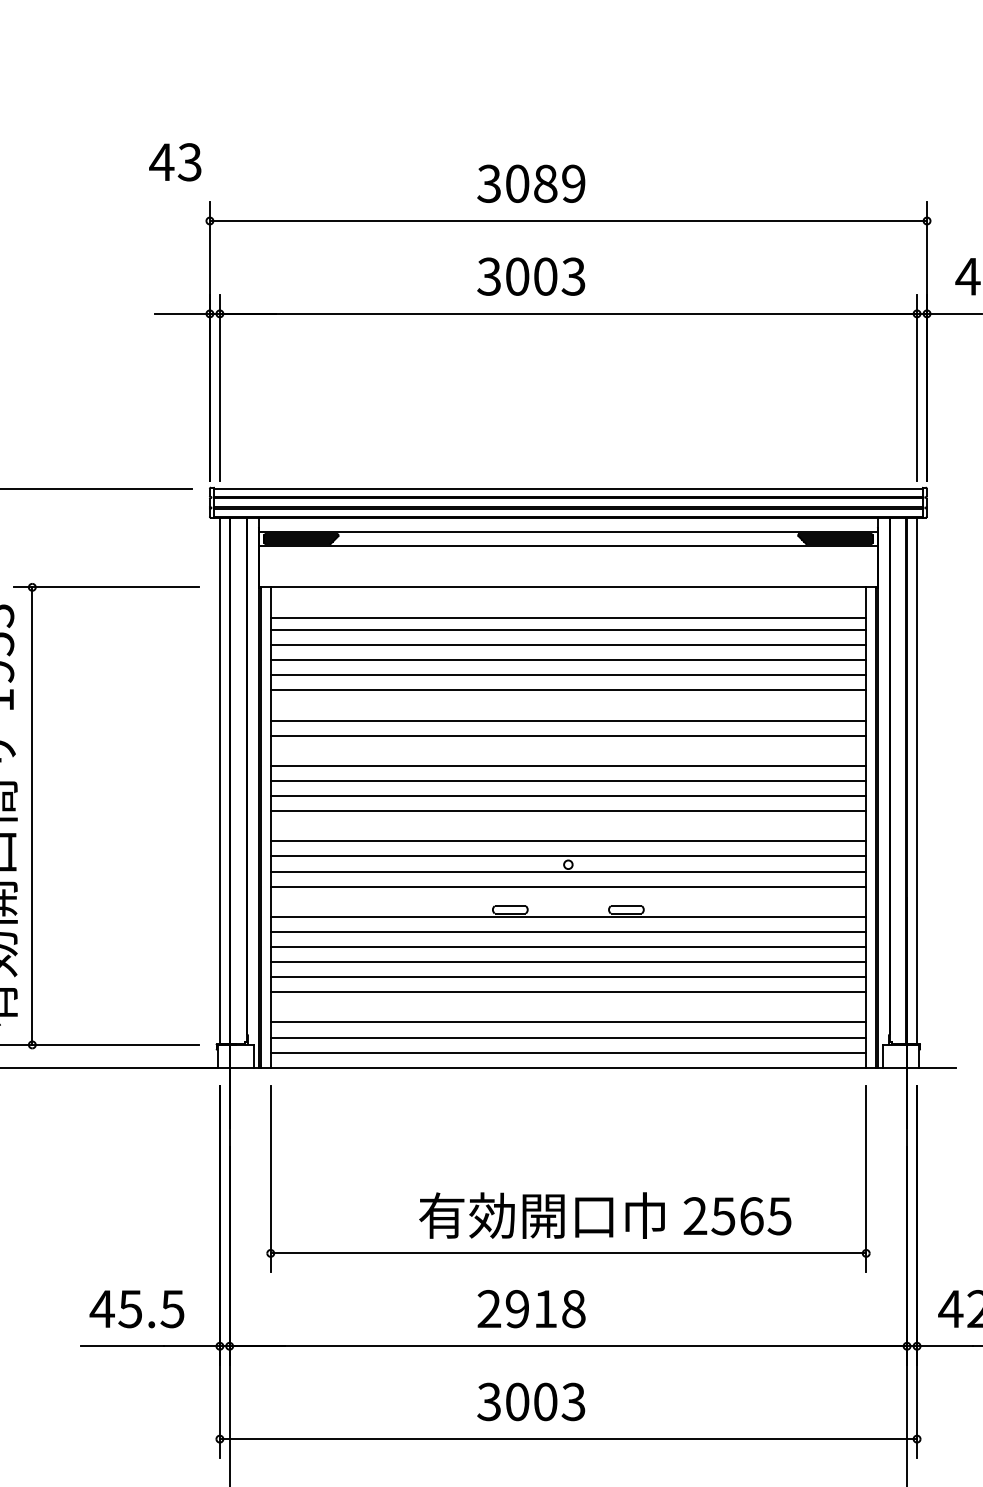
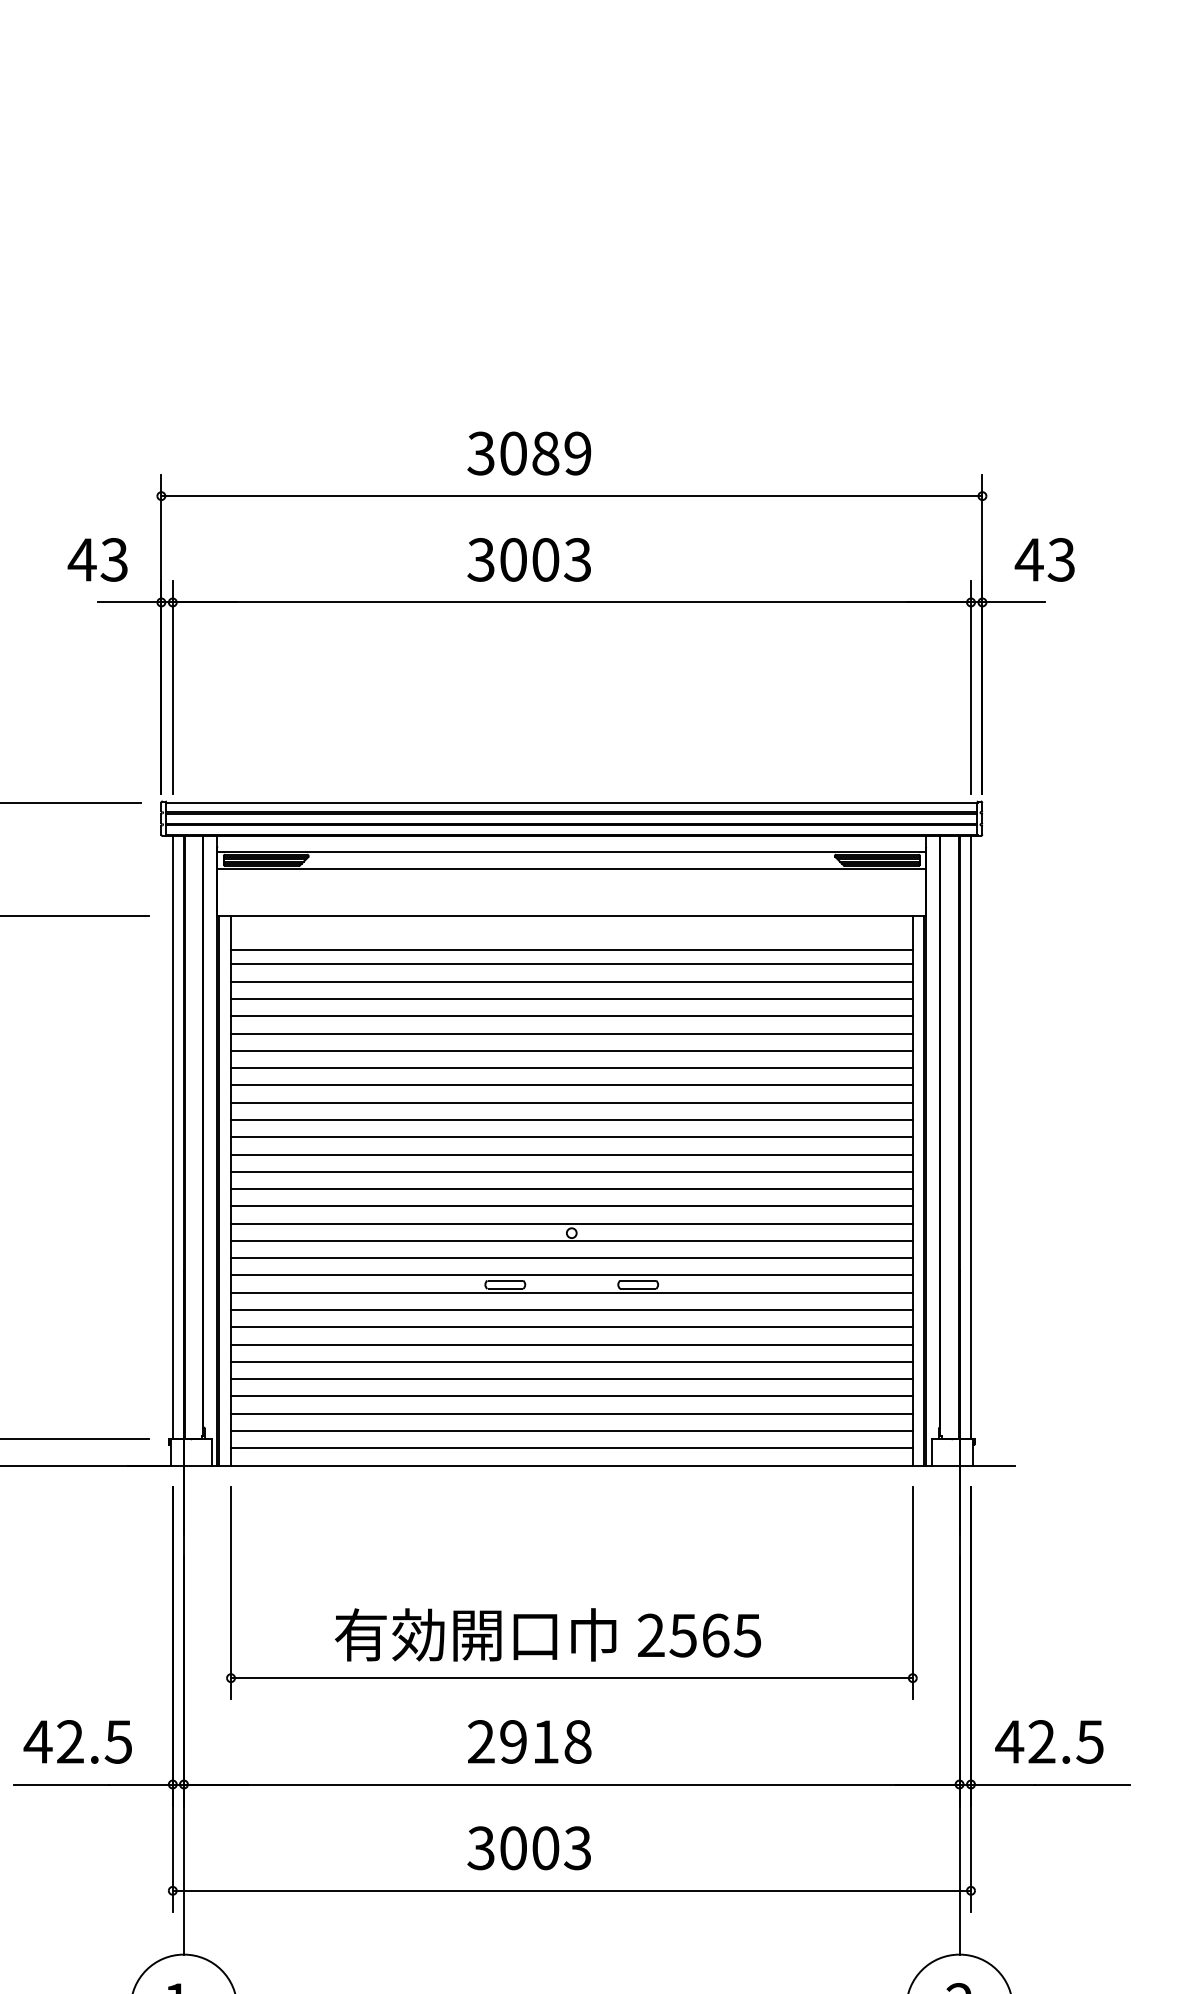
text: (175, 161) -> (97, 559), moved
line: (568, 705) -> (571, 1050), added
line: (568, 750) -> (571, 1102), added
line: (568, 826) -> (571, 1189), added
line: (568, 901) -> (571, 1275), added
line: (568, 1007) -> (571, 1396), added
text: (604, 1215) -> (547, 1634), moved
text: (129, 1308) -> (69, 1741), 45.5 -> 42.5

